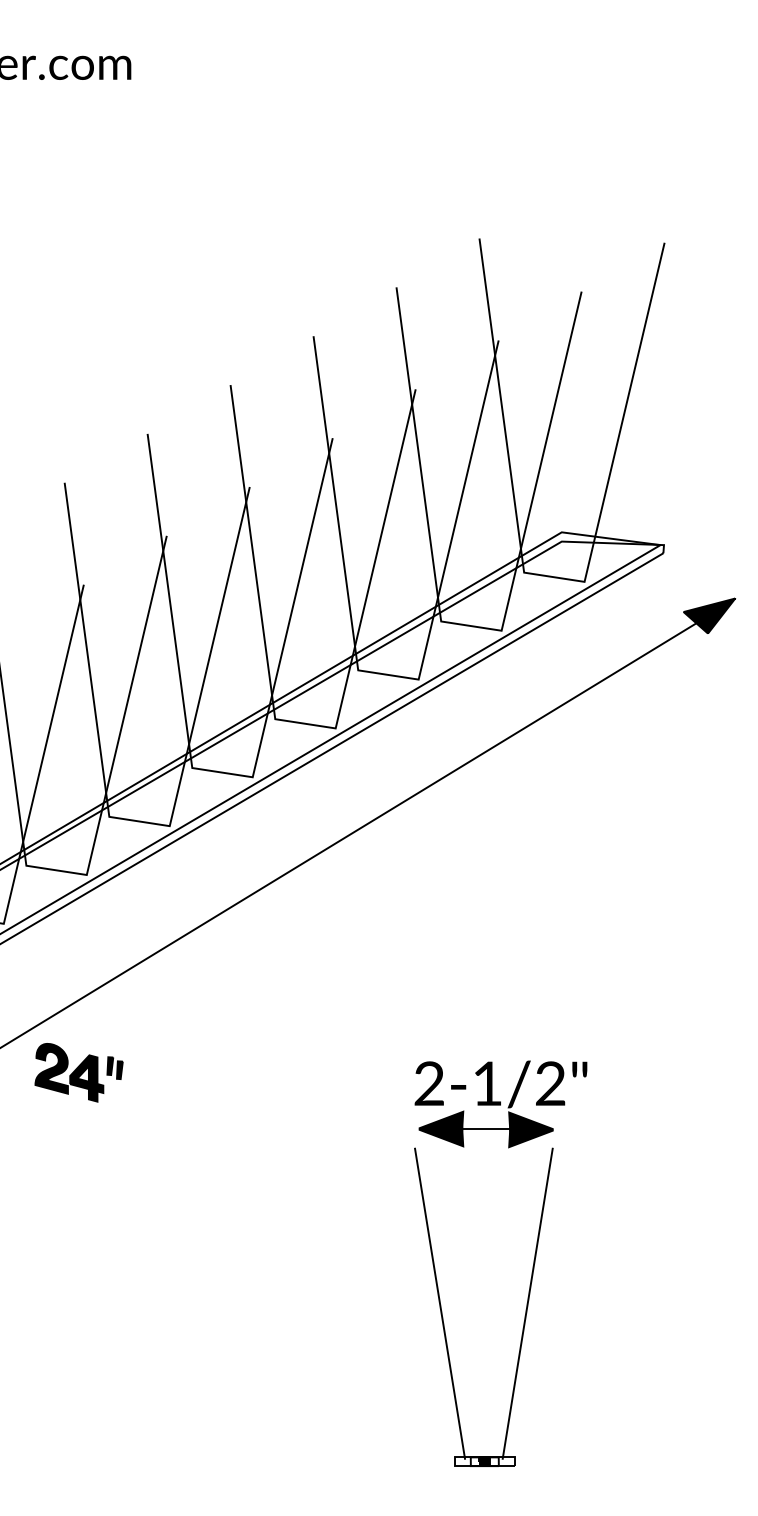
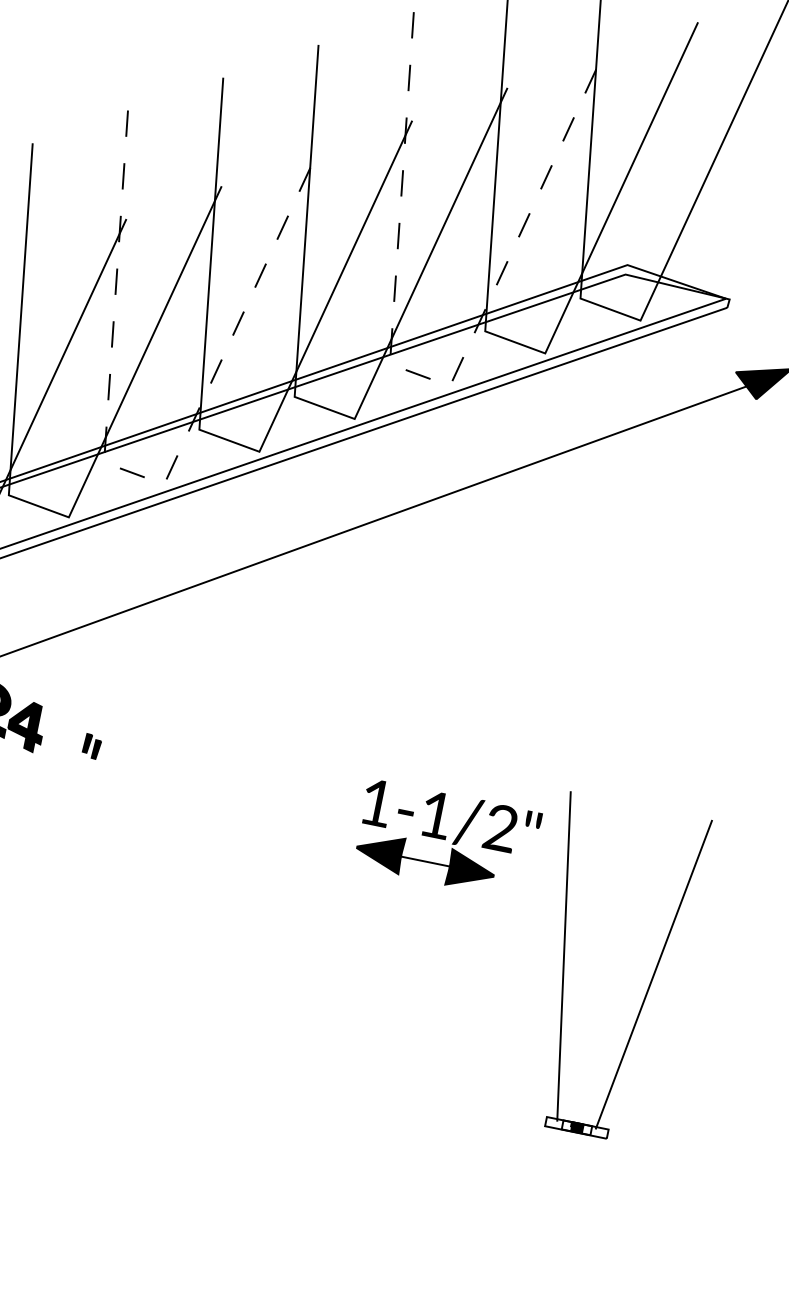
line: (394, 675) -> (426, 376), solid -> dashed
line: (145, 822) -> (140, 475), solid -> dashed
part: (114, 1067) -> (91, 745), moved
text: (428, 1083) -> (375, 802), 2-1/2" -> 1-1/2"
part: (442, 1311) -> (564, 964), moved

